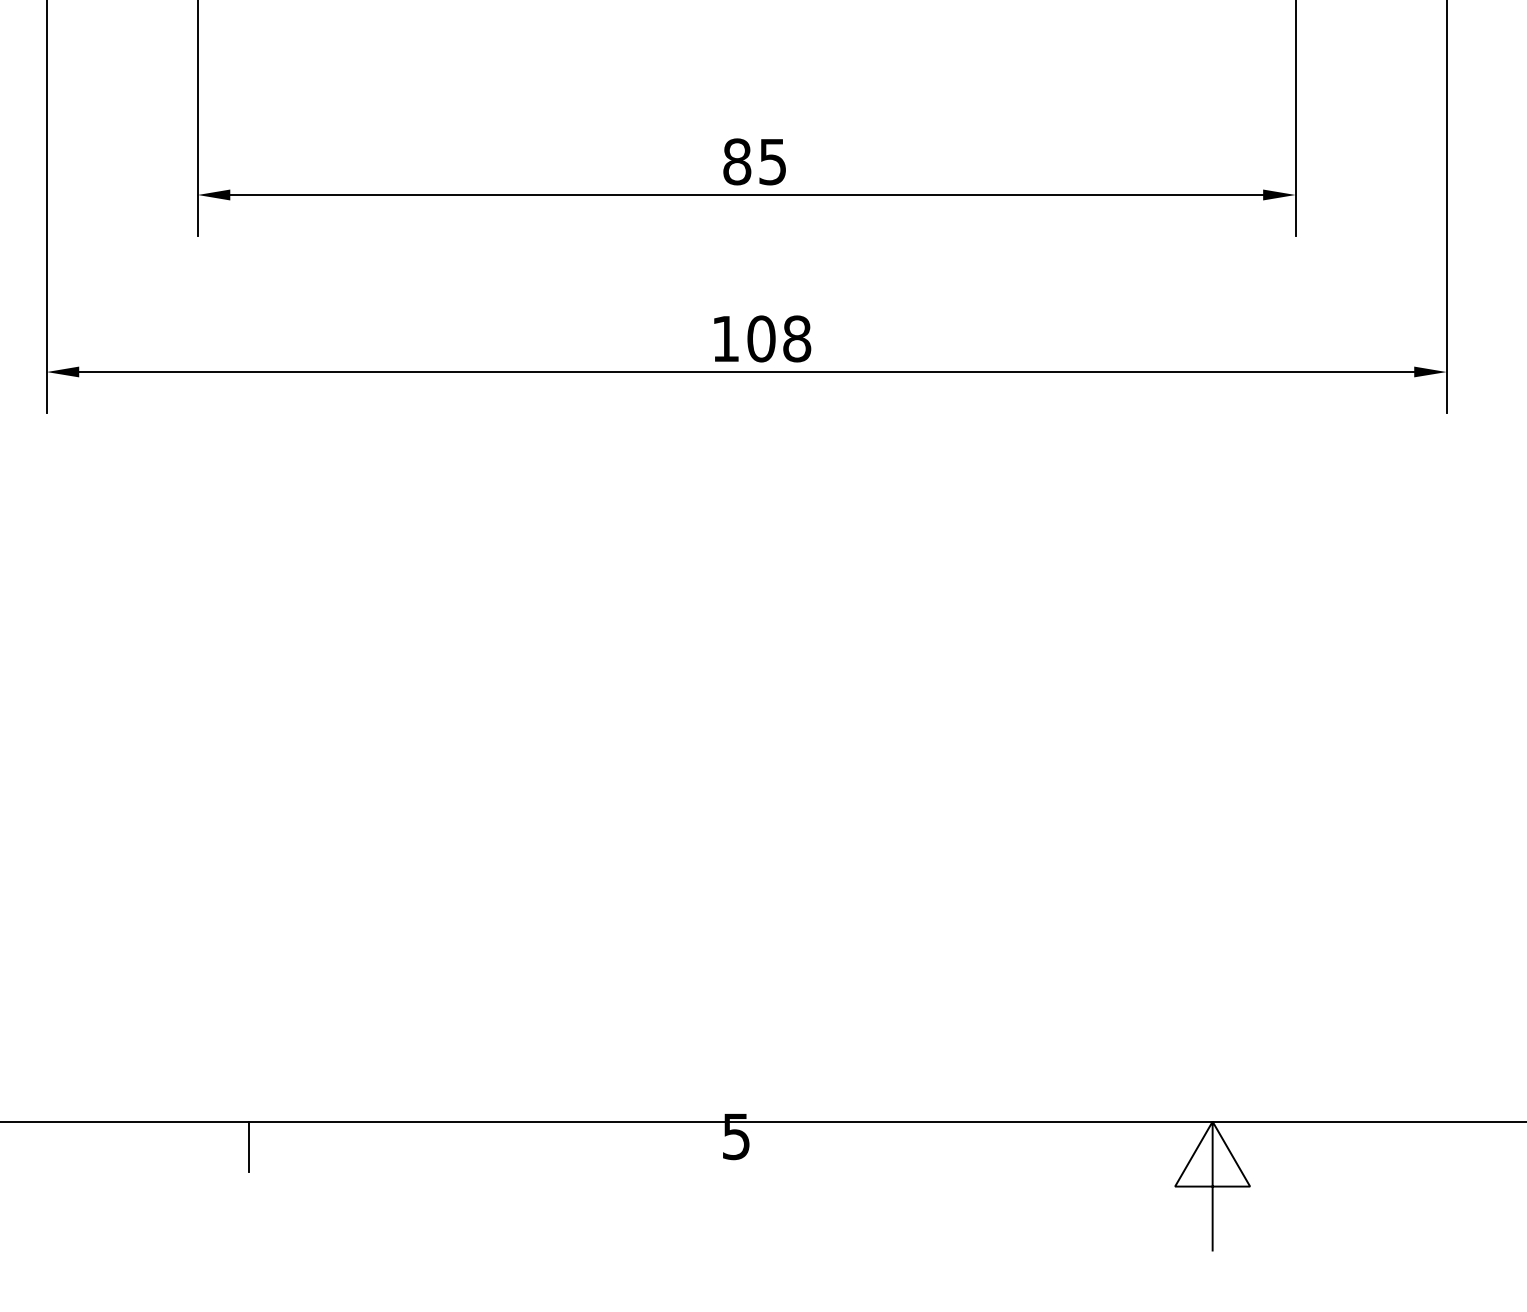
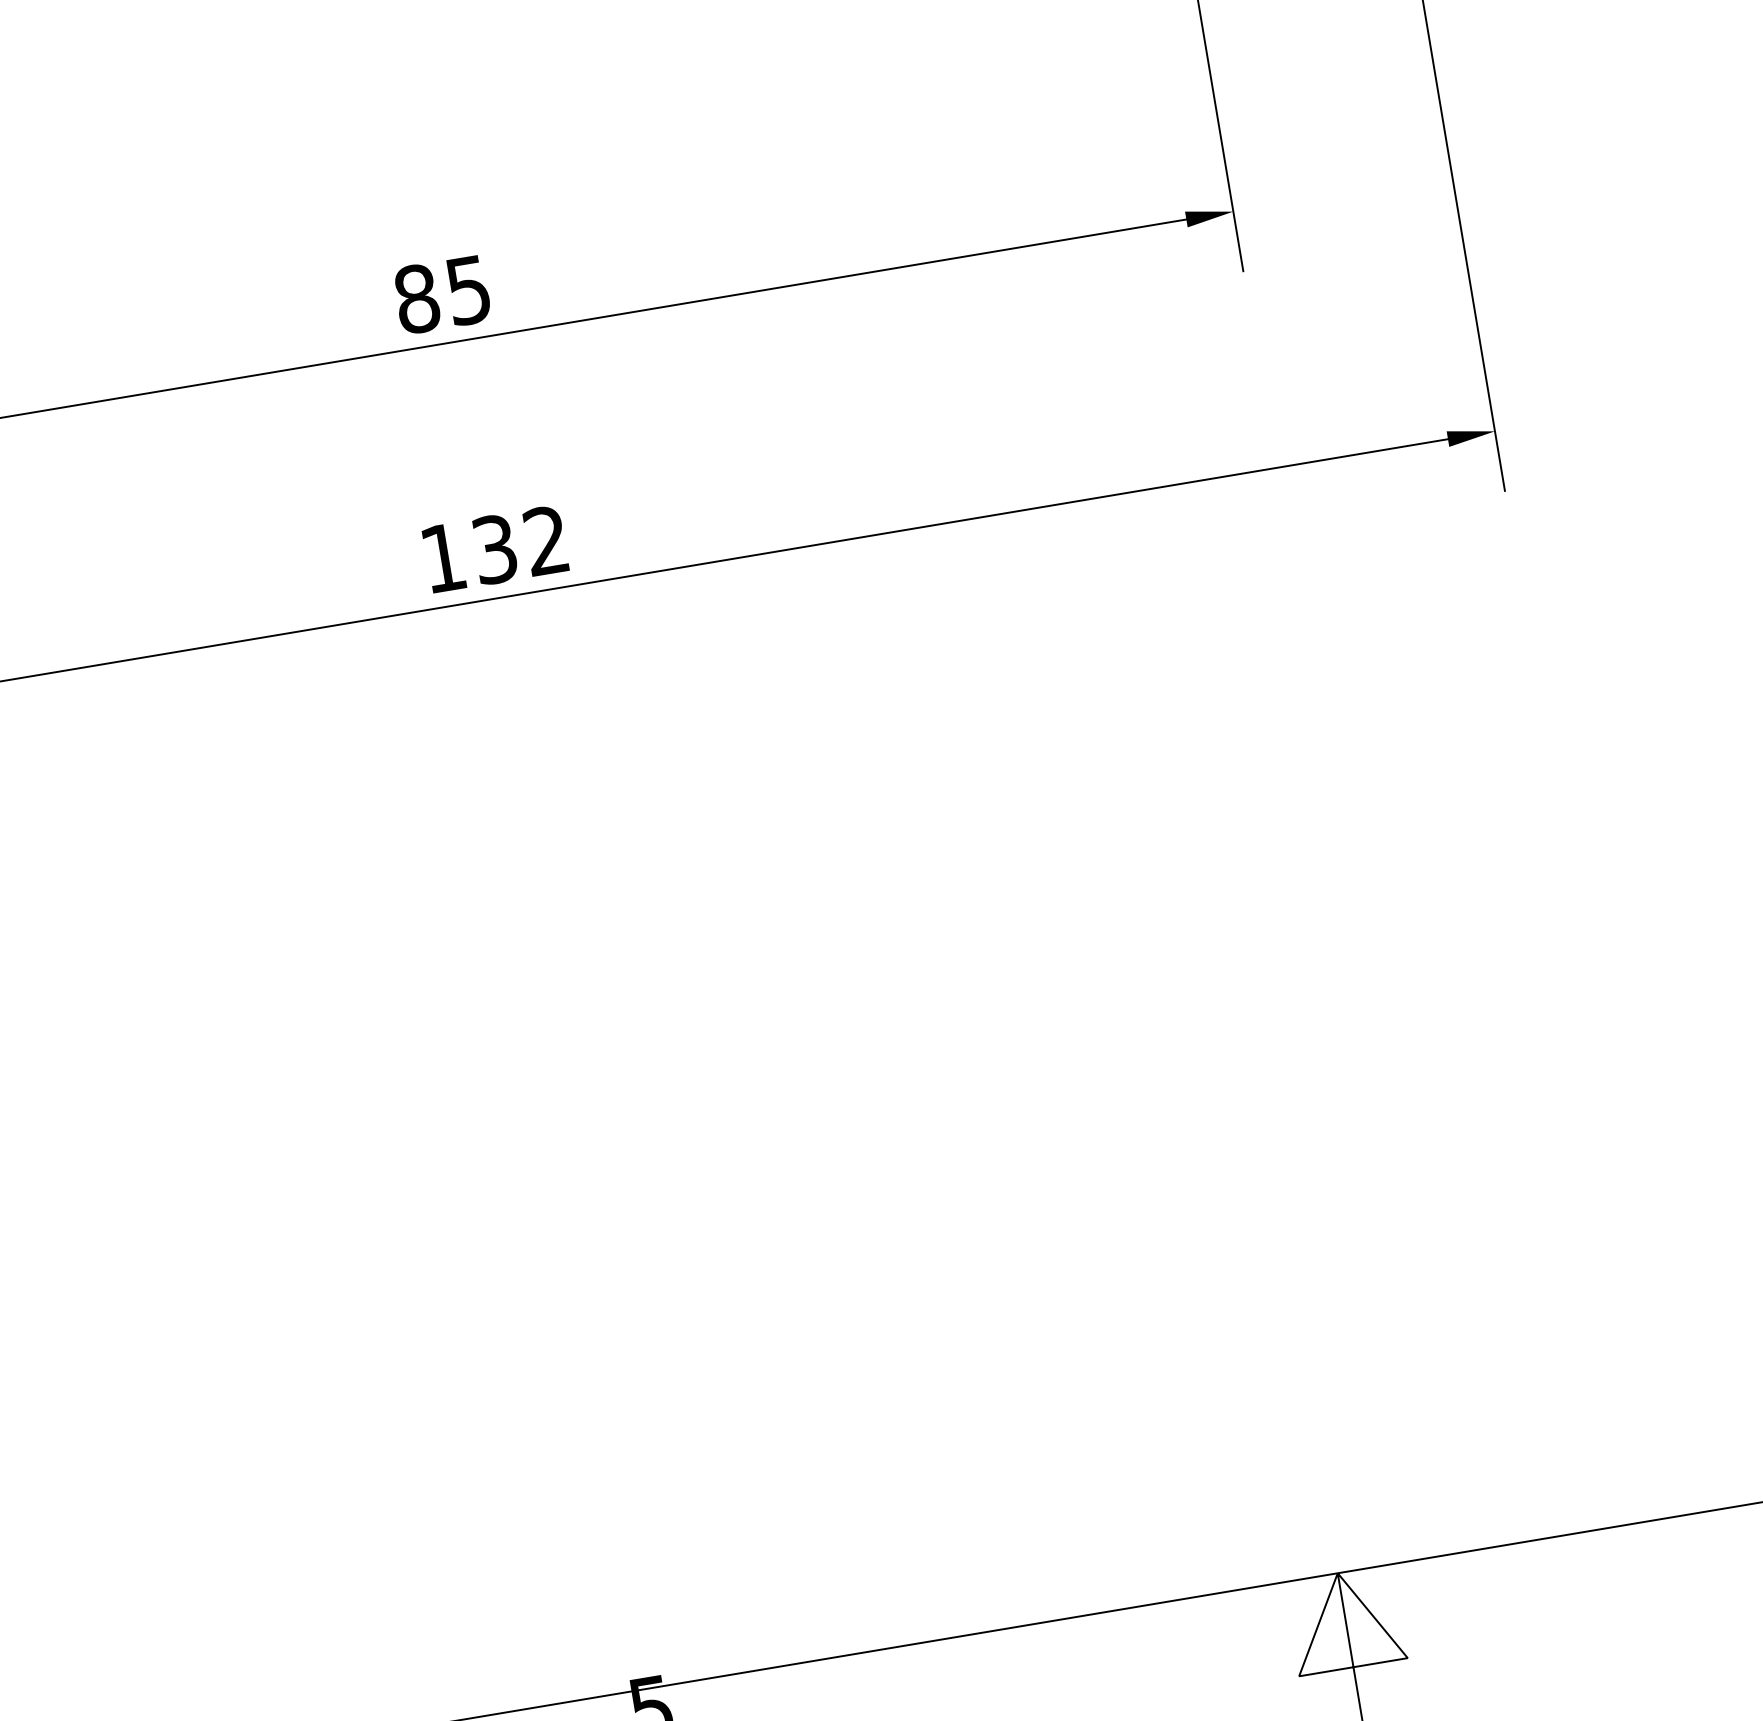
text: (779, 338) -> (520, 544), 108 -> 132

